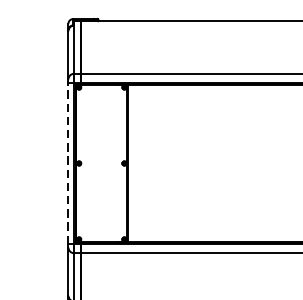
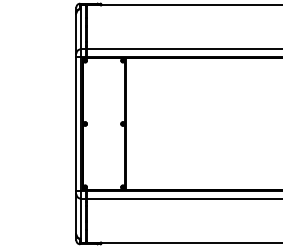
line: (68, 162) -> (76, 123), dashed -> solid

